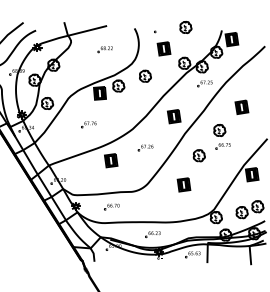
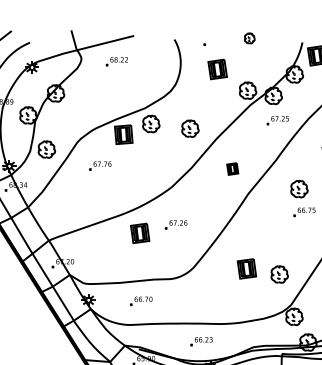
part: (185, 27) -> (249, 38), size x0.6
part: (104, 49) -> (115, 61), moved
part: (145, 75) -> (190, 127), moved
part: (174, 116) -> (233, 168), size x0.6
part: (88, 124) -> (99, 165), moved
part: (145, 147) -> (175, 224), moved
part: (198, 155) -> (278, 274), moved

